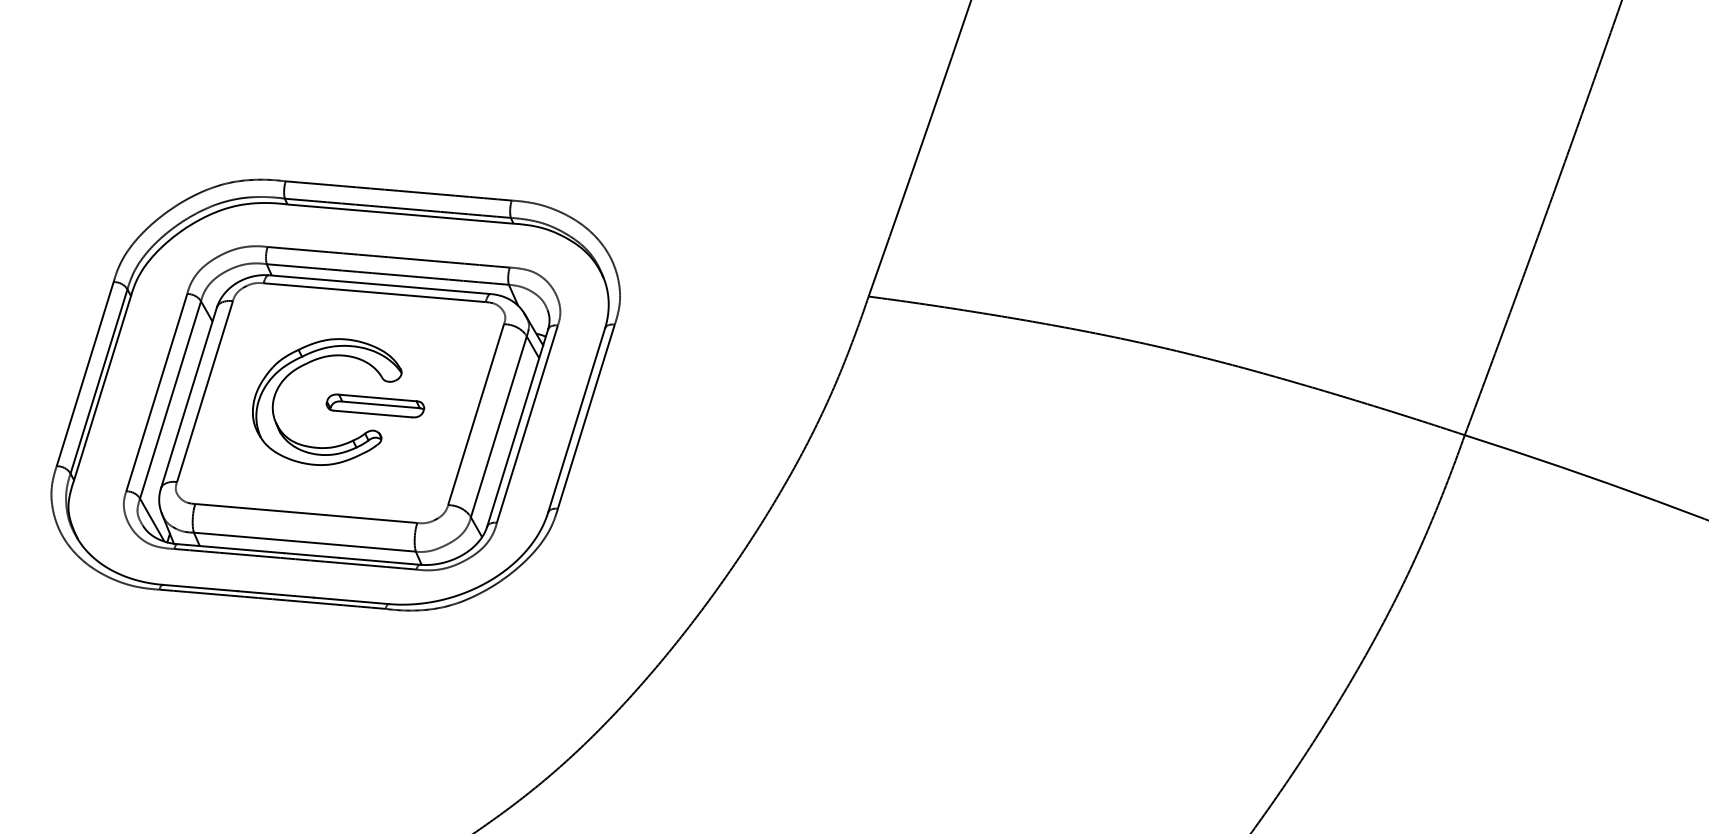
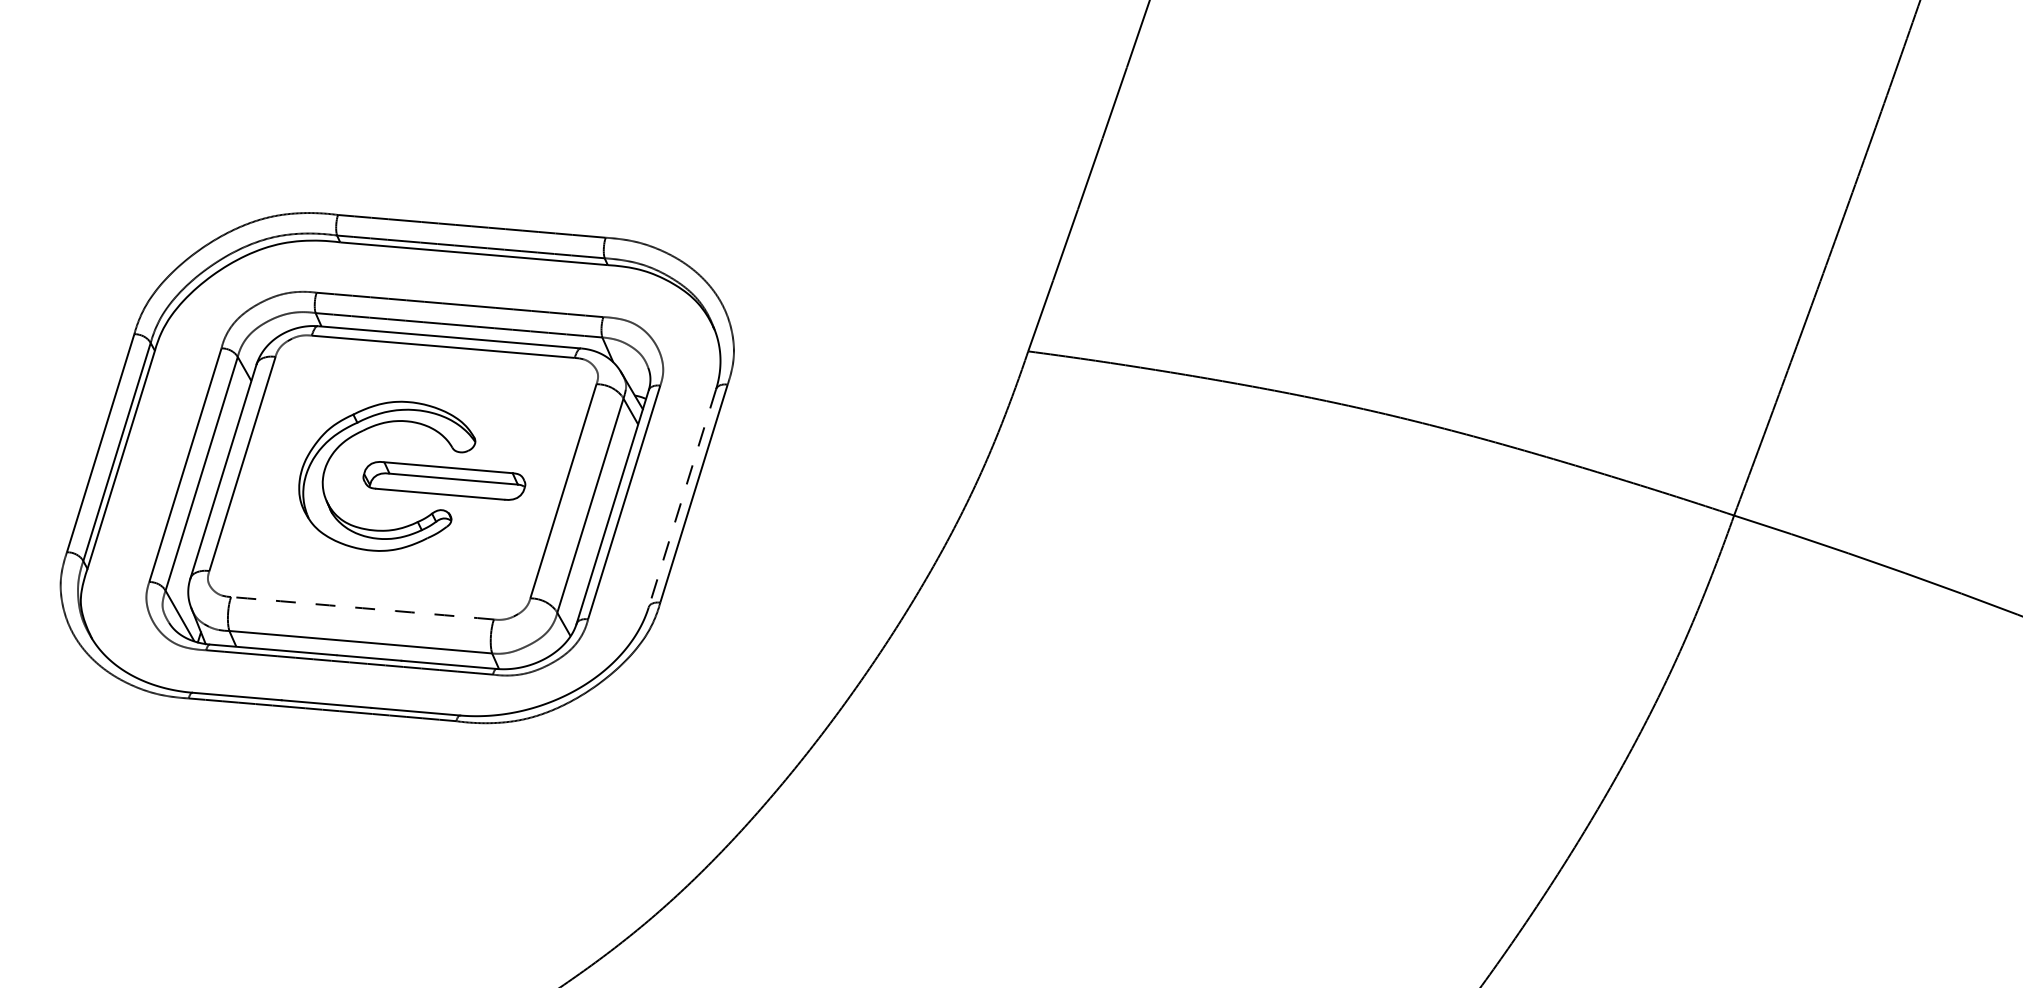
part: (374, 405) -> (443, 480), size x1.4
line: (576, 420) -> (682, 498), solid -> dashed
arc: (306, 513) -> (362, 608), solid -> dashed

